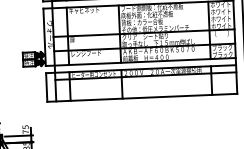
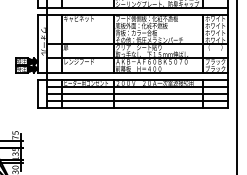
line: (145, 83) -> (137, 94), added
line: (146, 90) -> (137, 101), added

